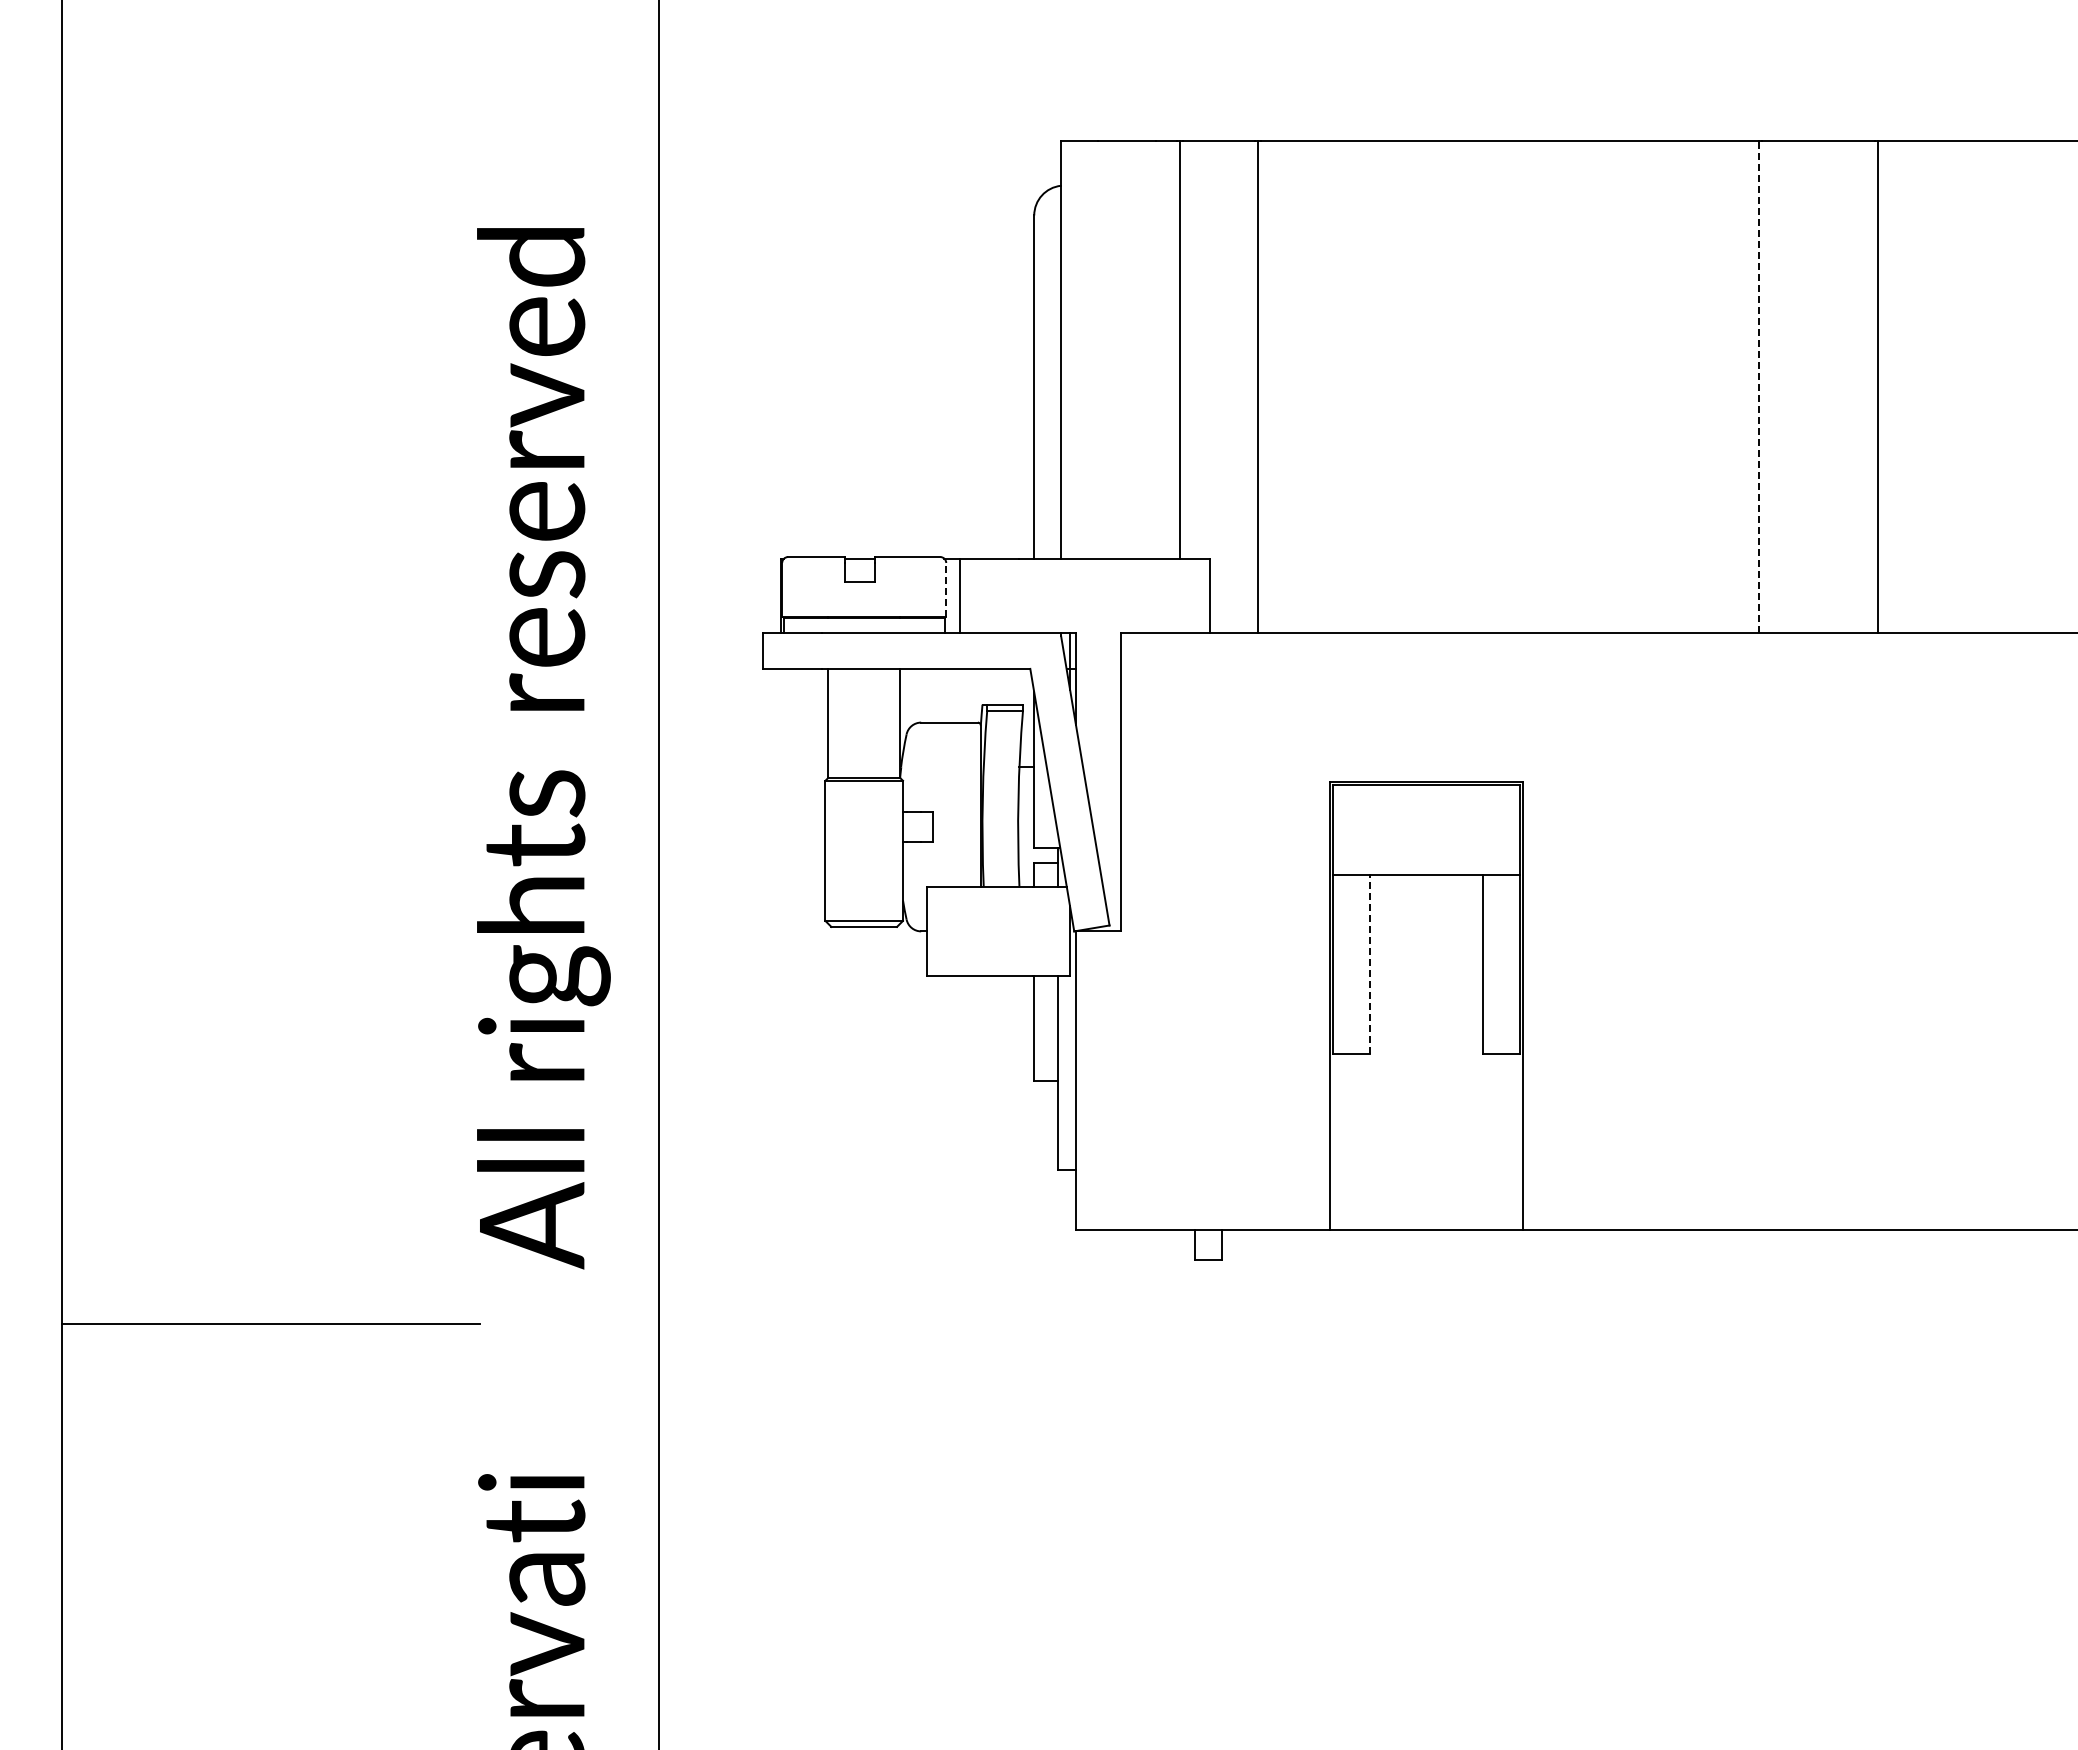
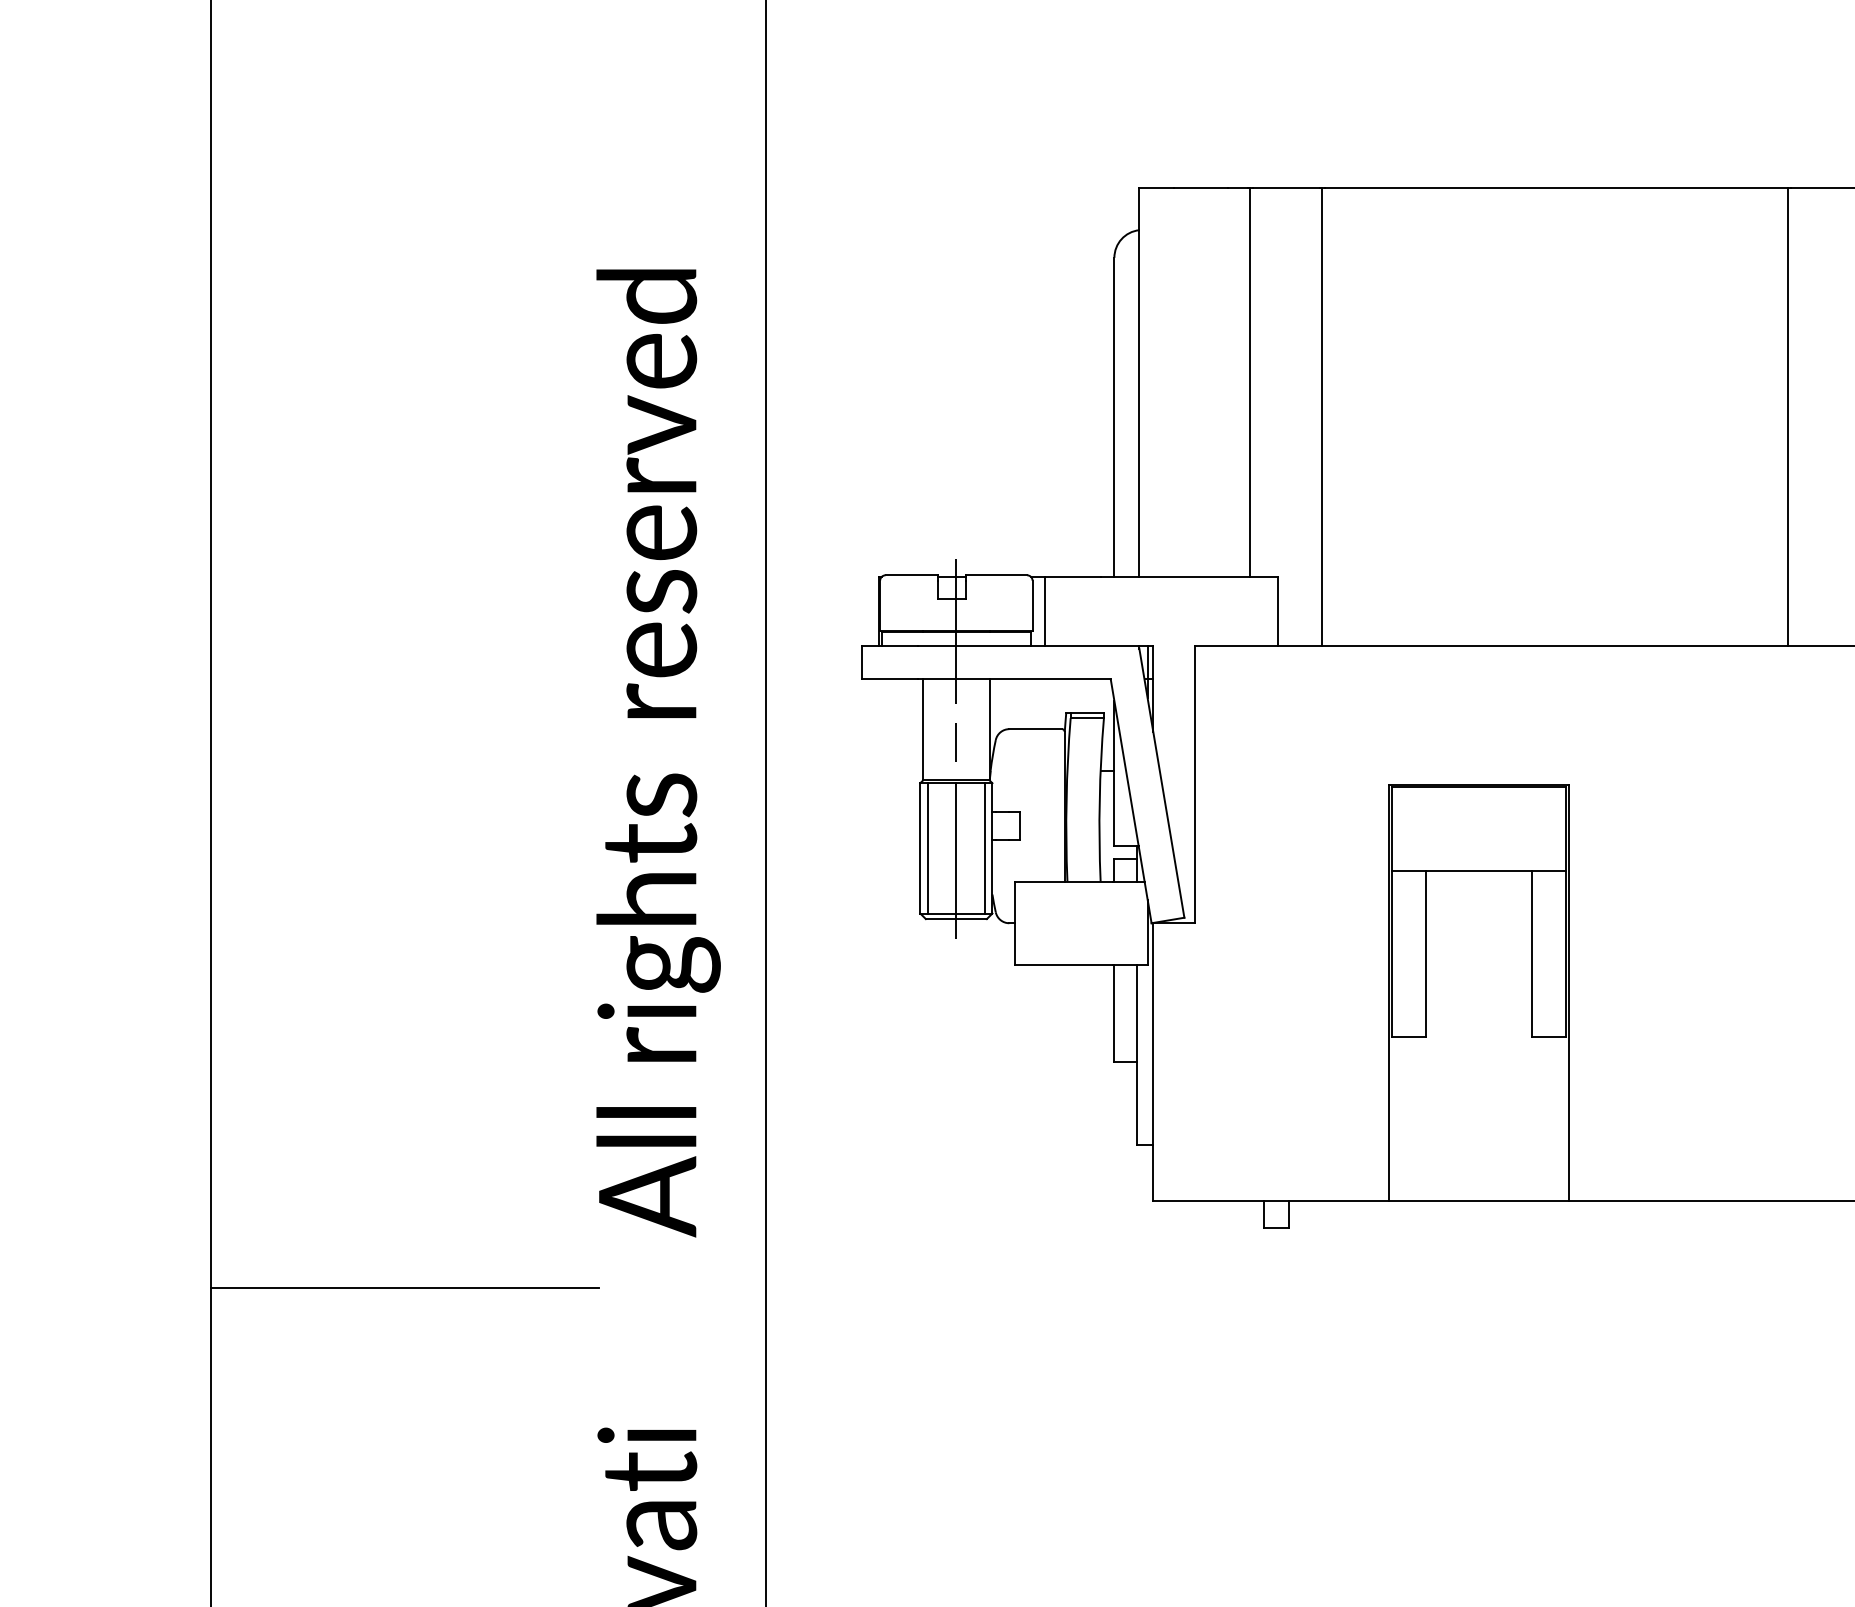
line: (1759, 386) -> (1788, 416), dashed -> solid
line: (946, 589) -> (1032, 605), dashed -> solid
line: (864, 743) -> (956, 748), added
line: (833, 850) -> (927, 848), added
line: (894, 850) -> (984, 848), added
line: (1369, 963) -> (1426, 953), dashed -> solid

